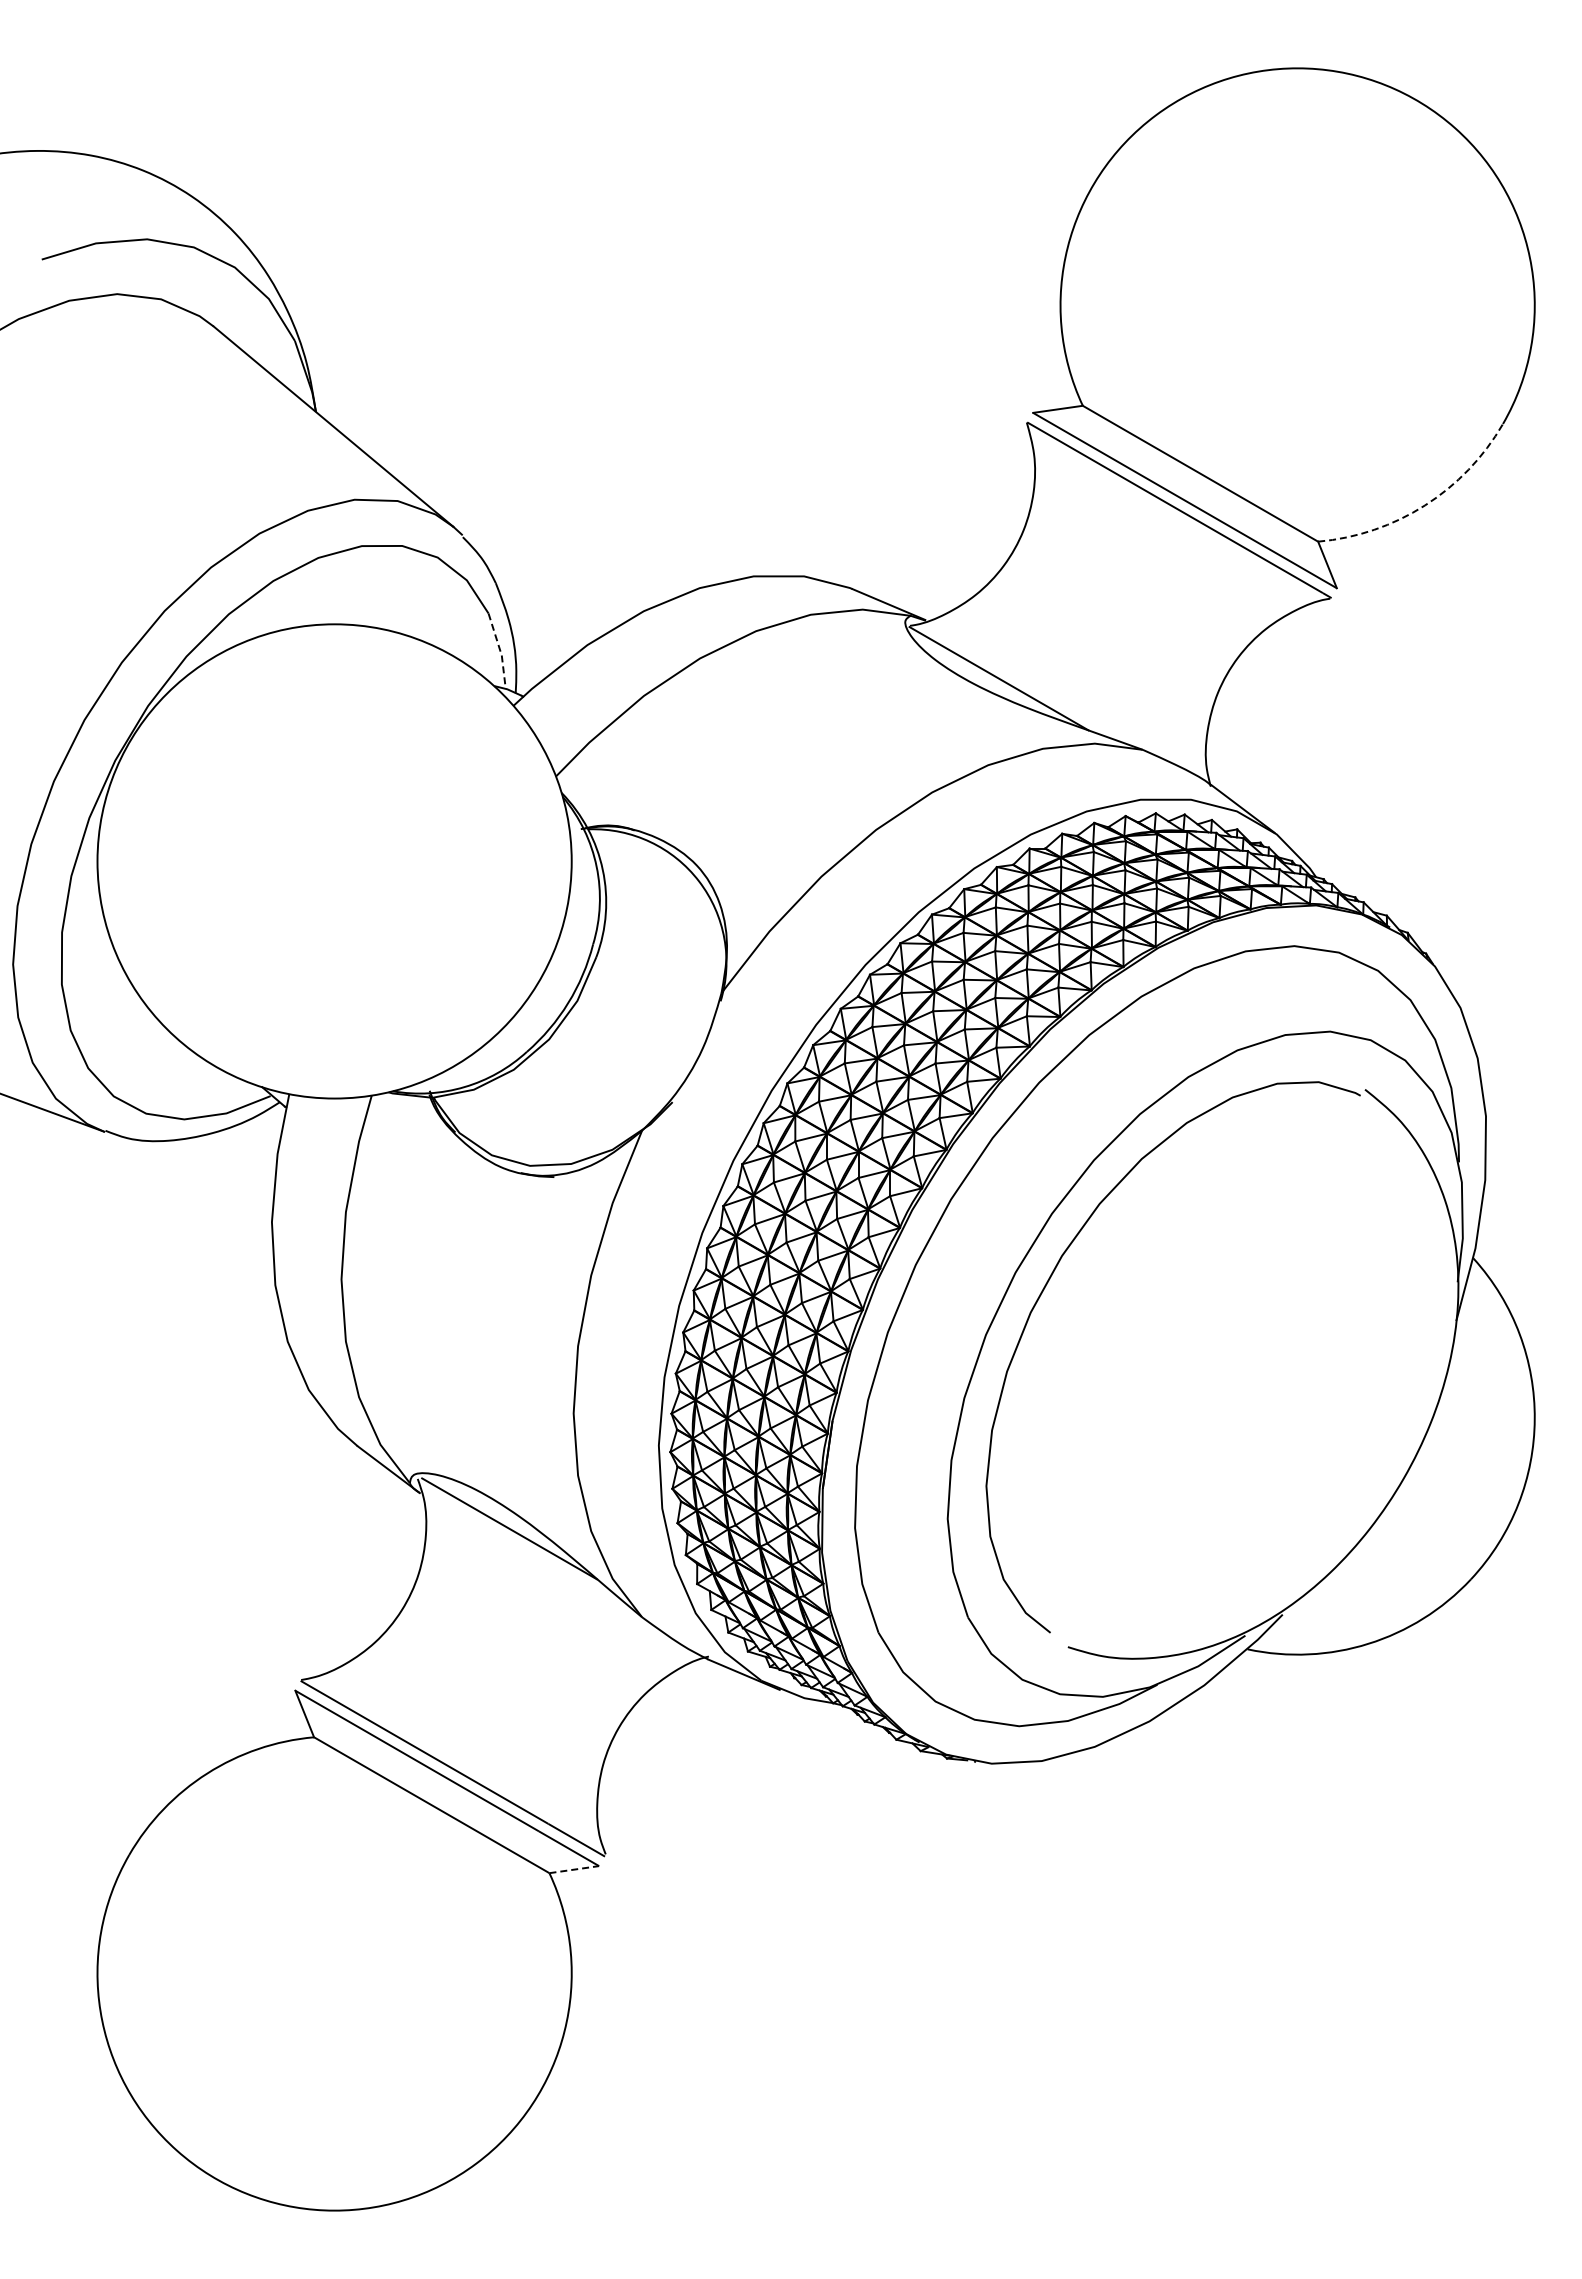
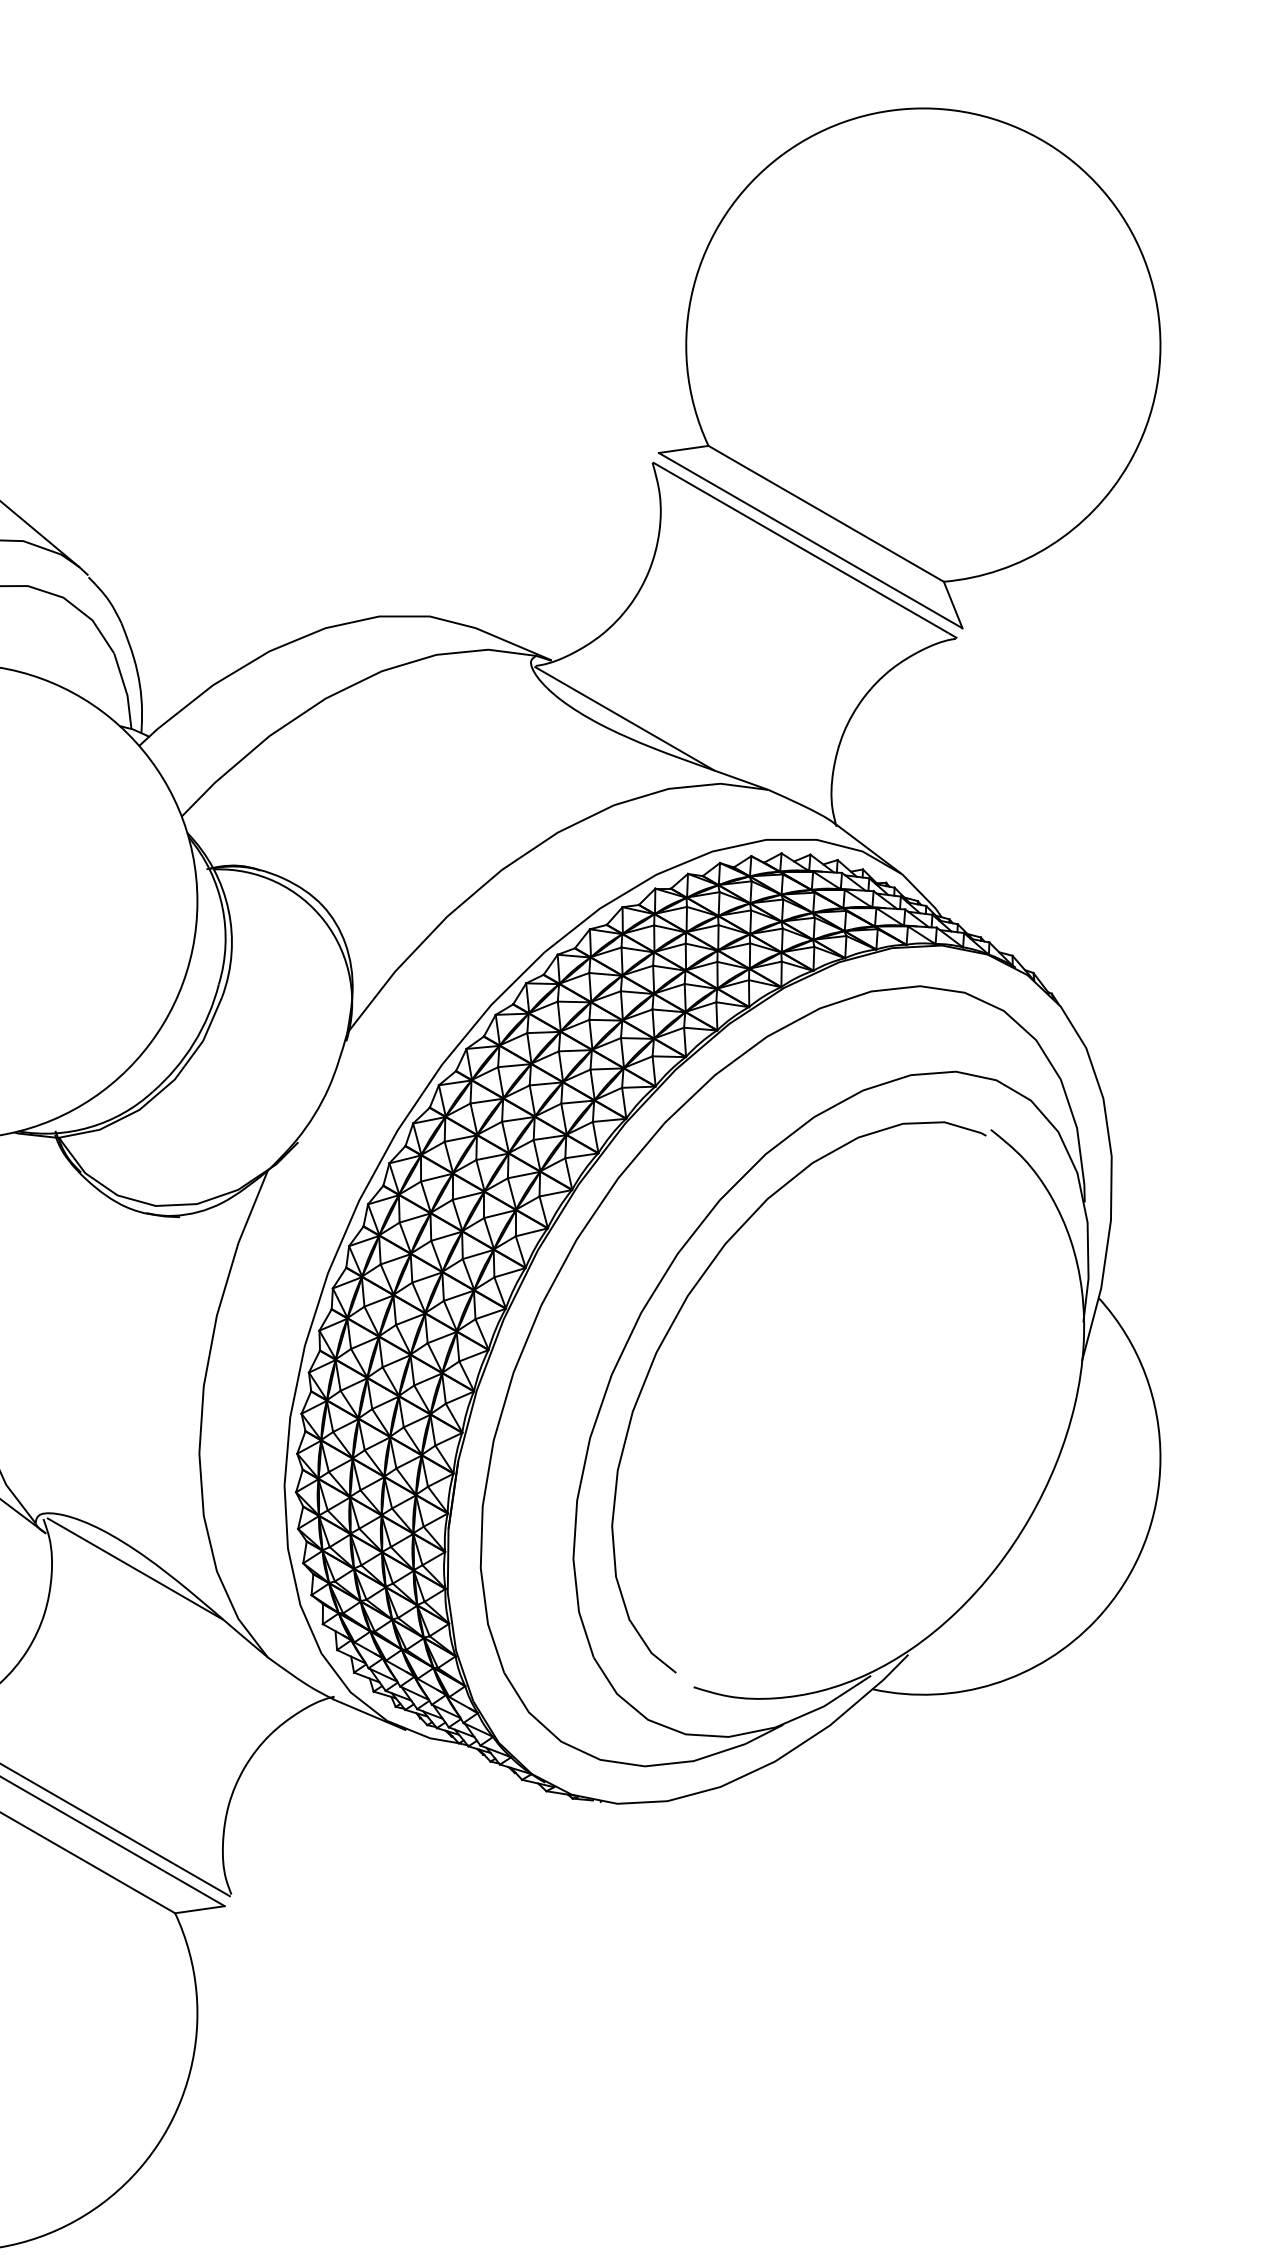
arc: (1425, 505) -> (1051, 545), dashed -> solid
line: (500, 650) -> (126, 690), dashed -> solid
line: (574, 1869) -> (200, 1909), dashed -> solid

